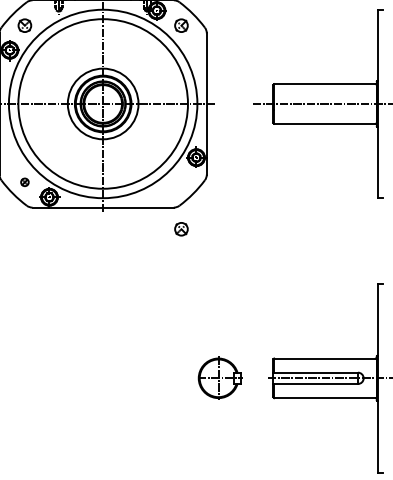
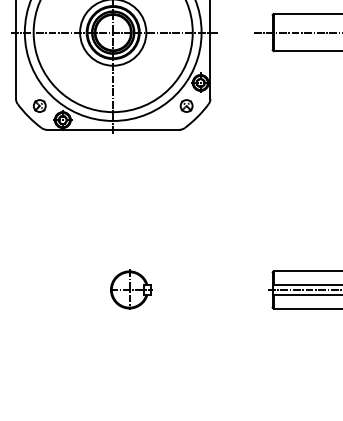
part: (24, 182) -> (39, 106), size x1.67
part: (181, 229) -> (186, 106), moved
part: (219, 377) -> (130, 289), moved

